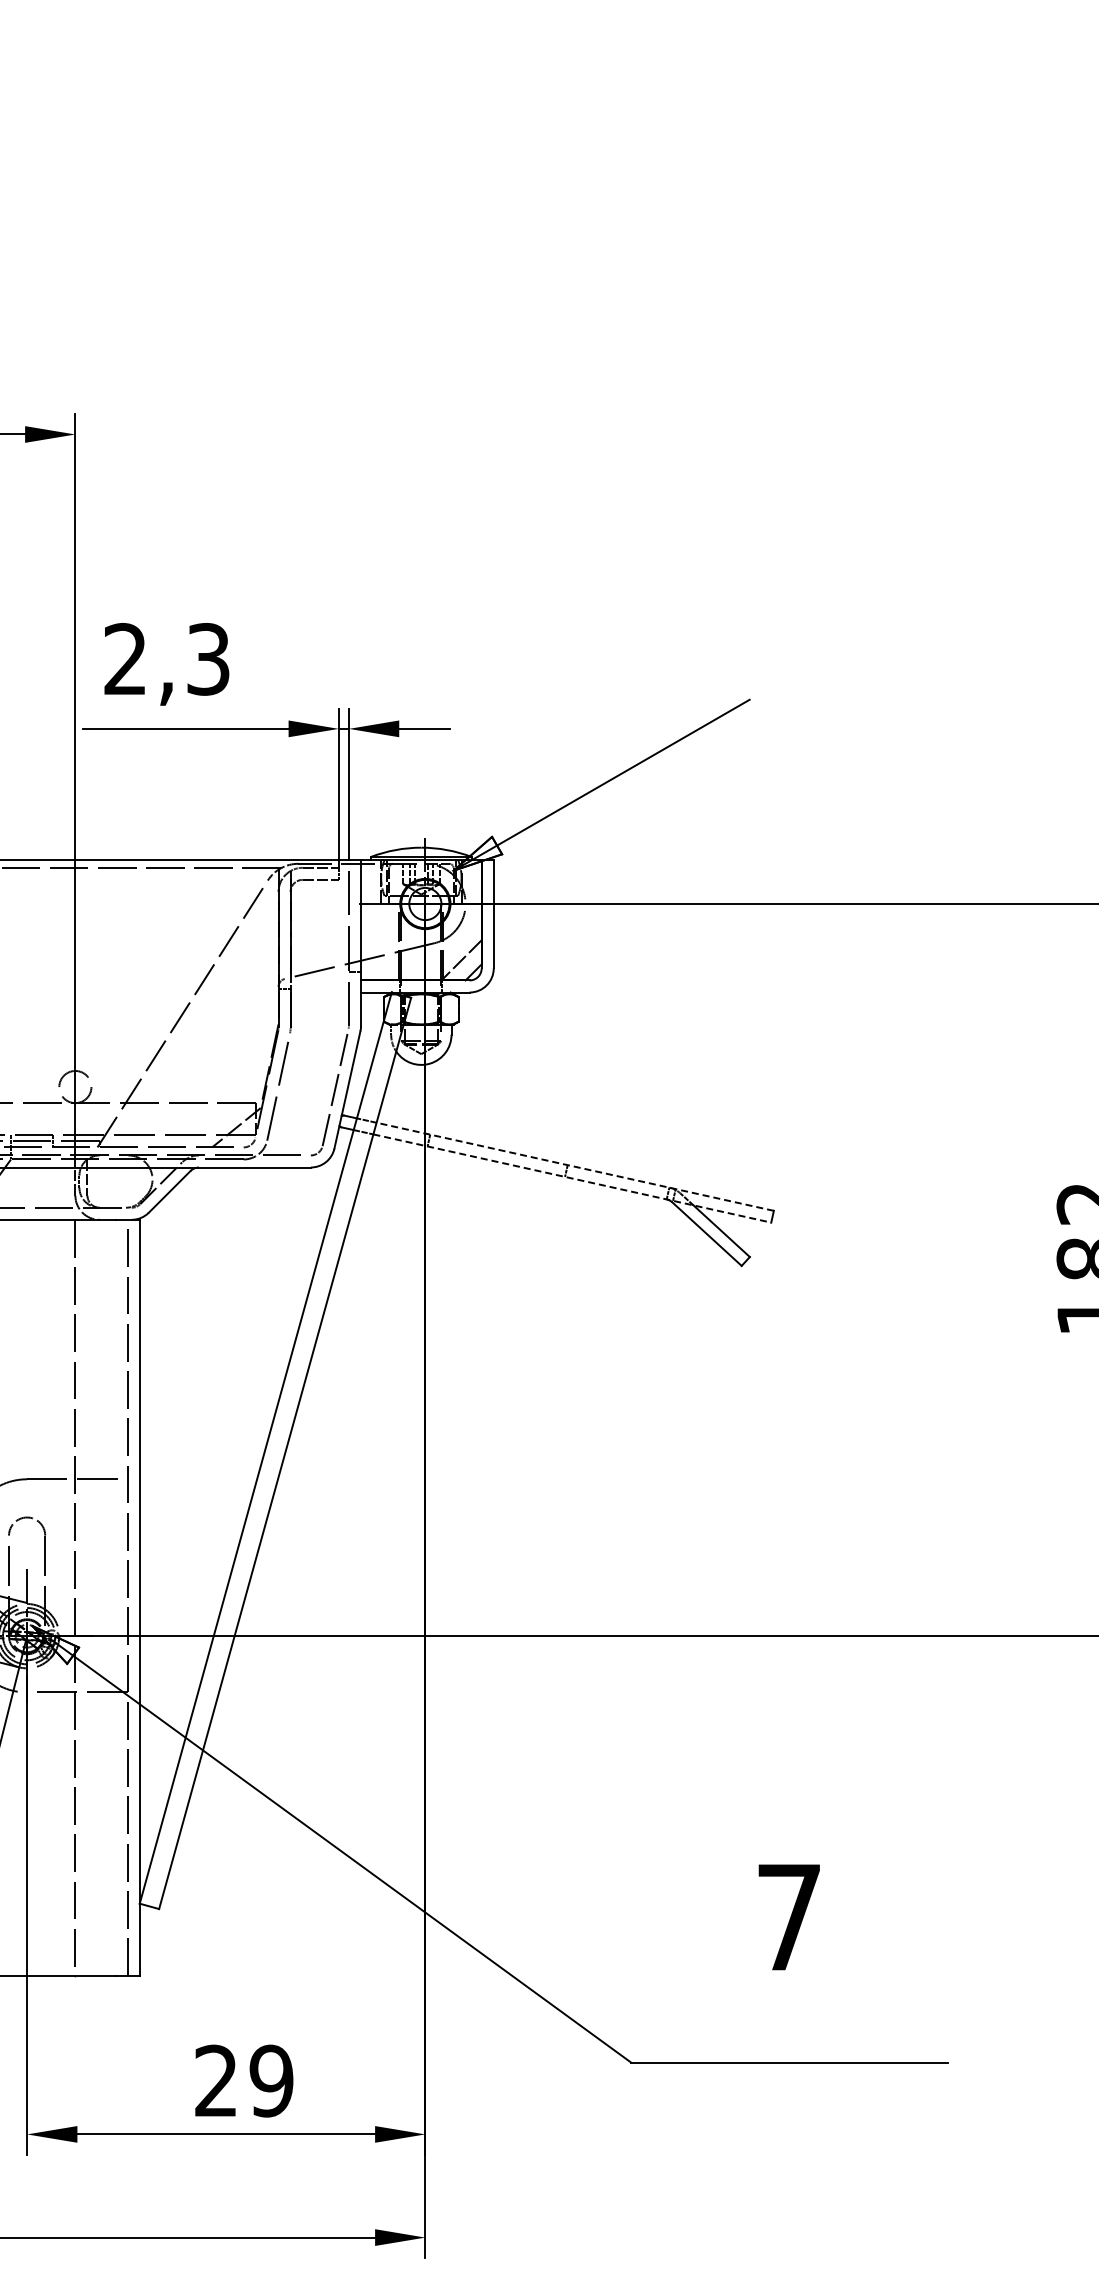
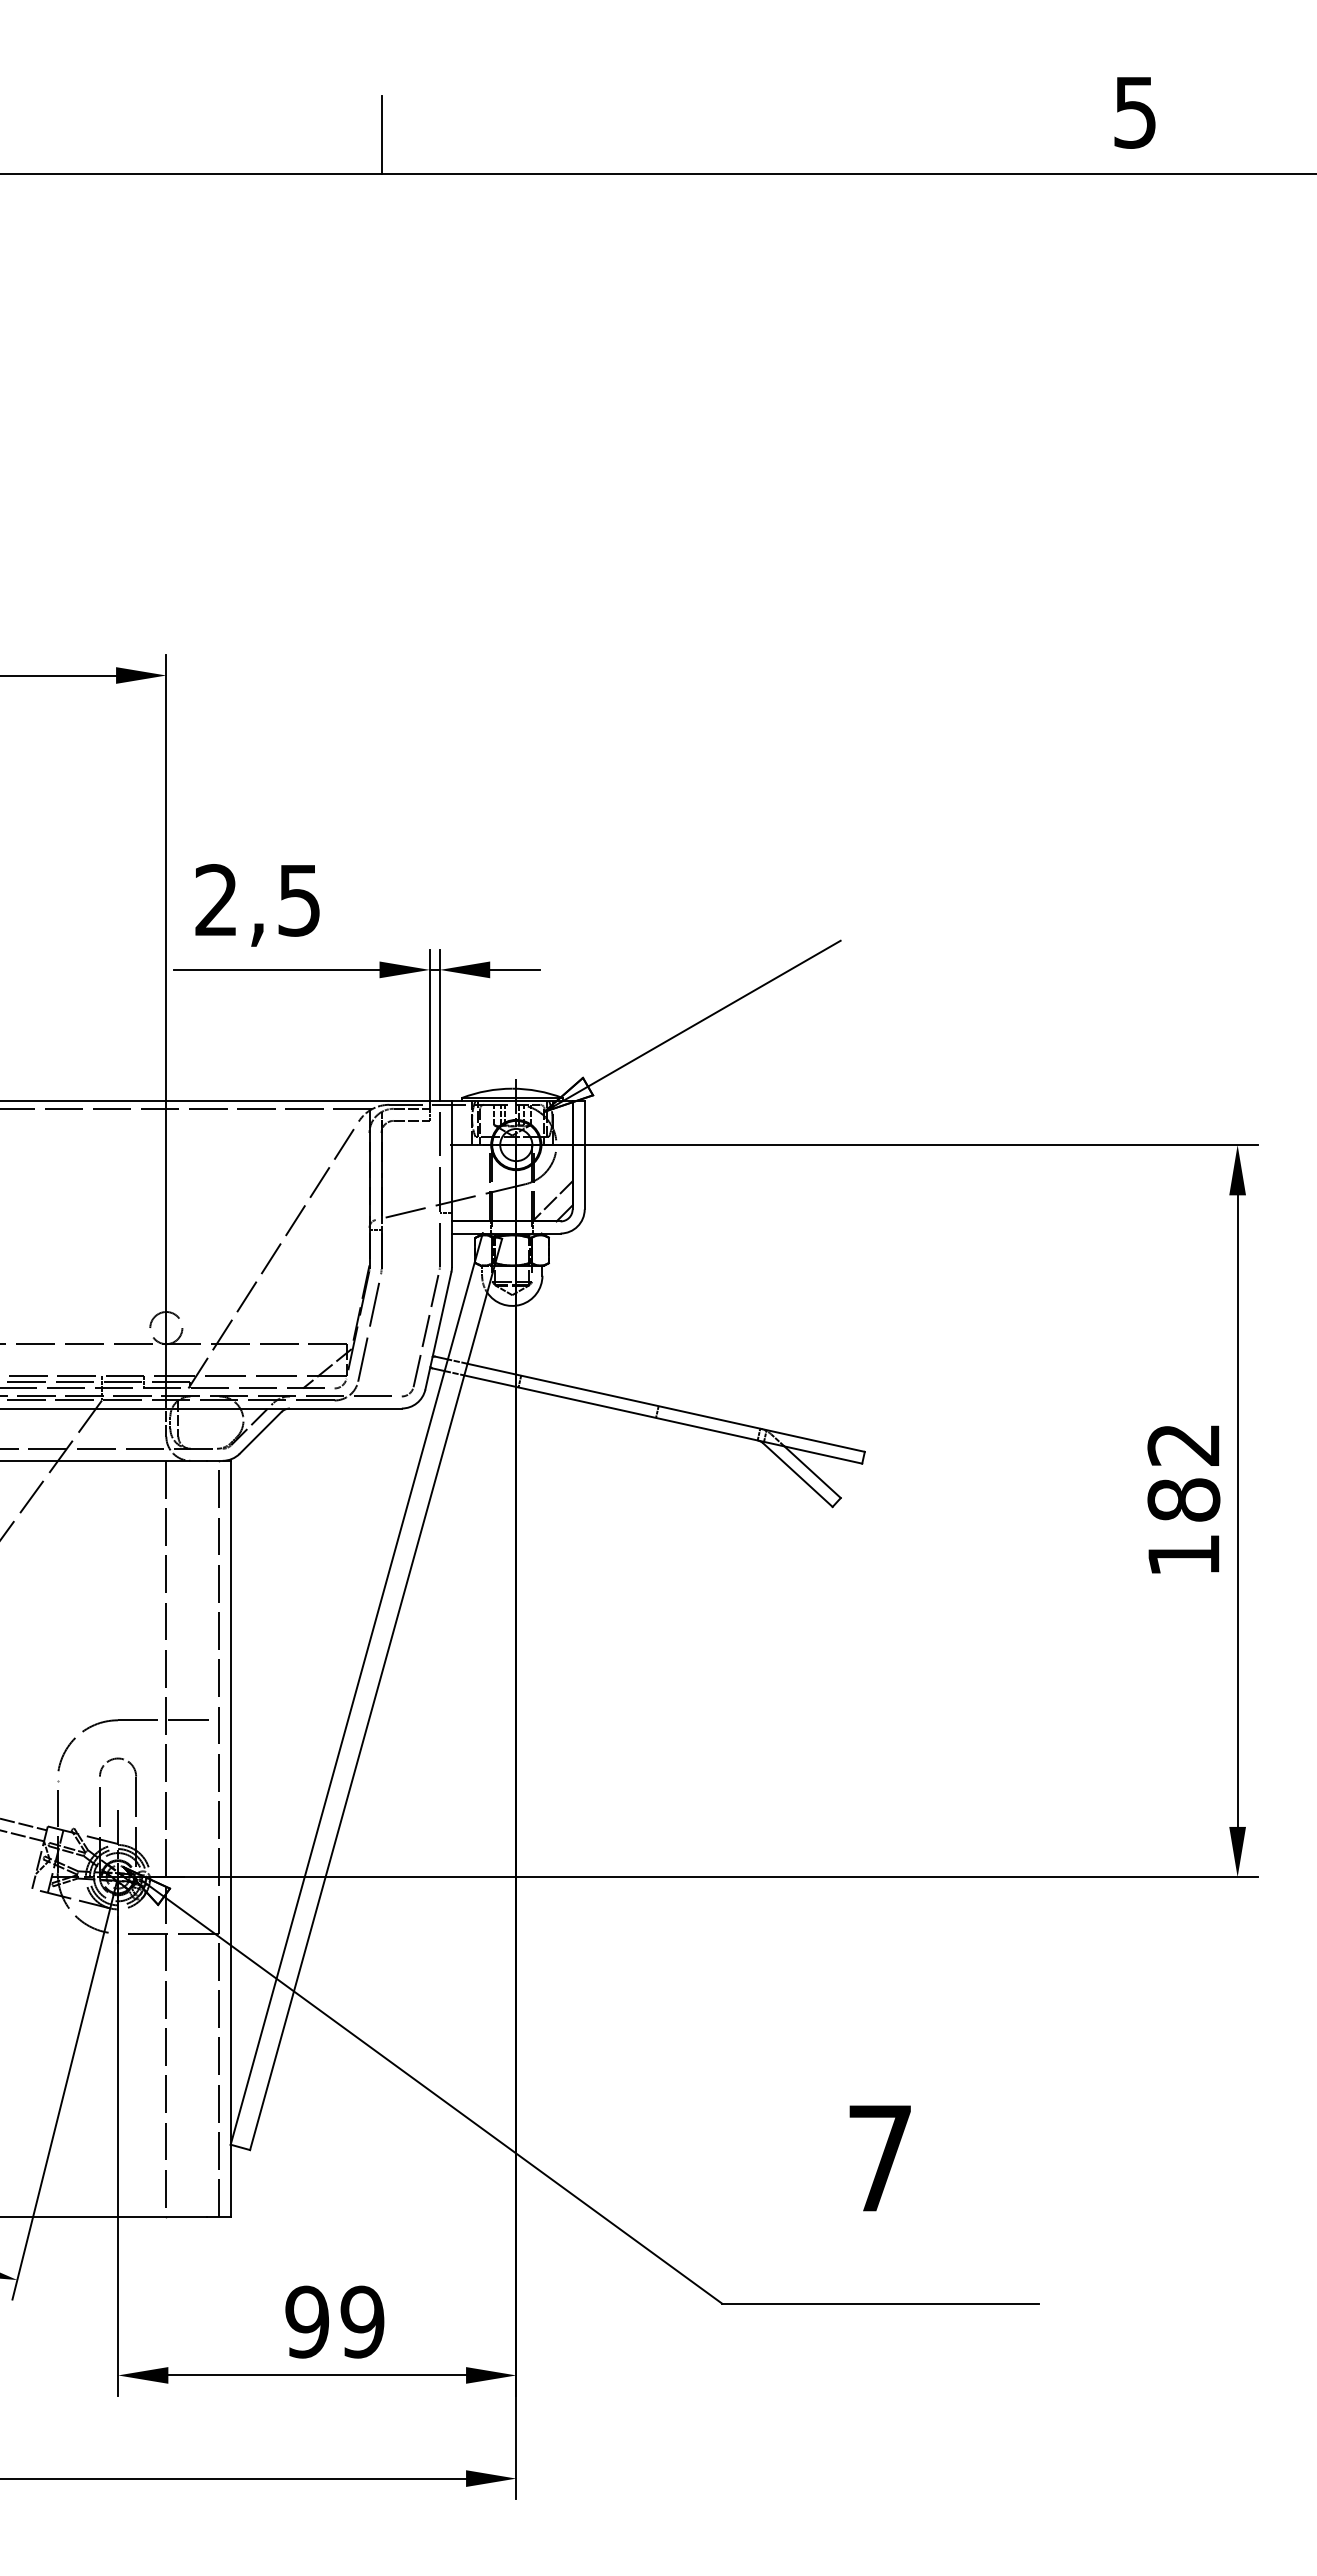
text: (208, 659) -> (299, 900), 2,3 -> 2,5
line: (574, 1166) -> (665, 1407), dashed -> solid
line: (572, 1178) -> (663, 1419), dashed -> solid
text: (215, 2080) -> (306, 2321), 29 -> 99

